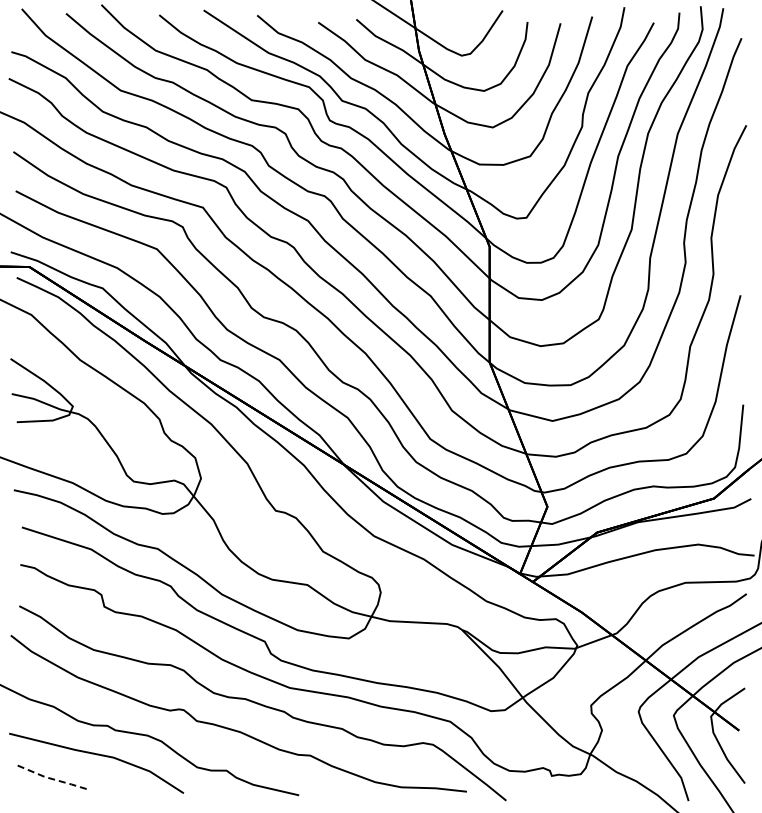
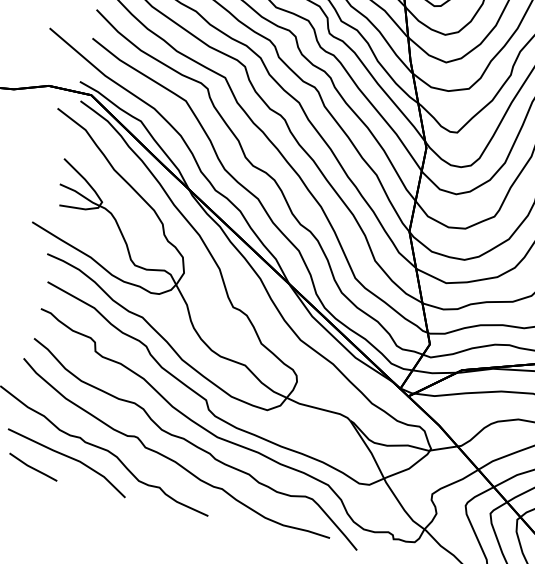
line: (53, 779) -> (33, 468), dashed -> solid

